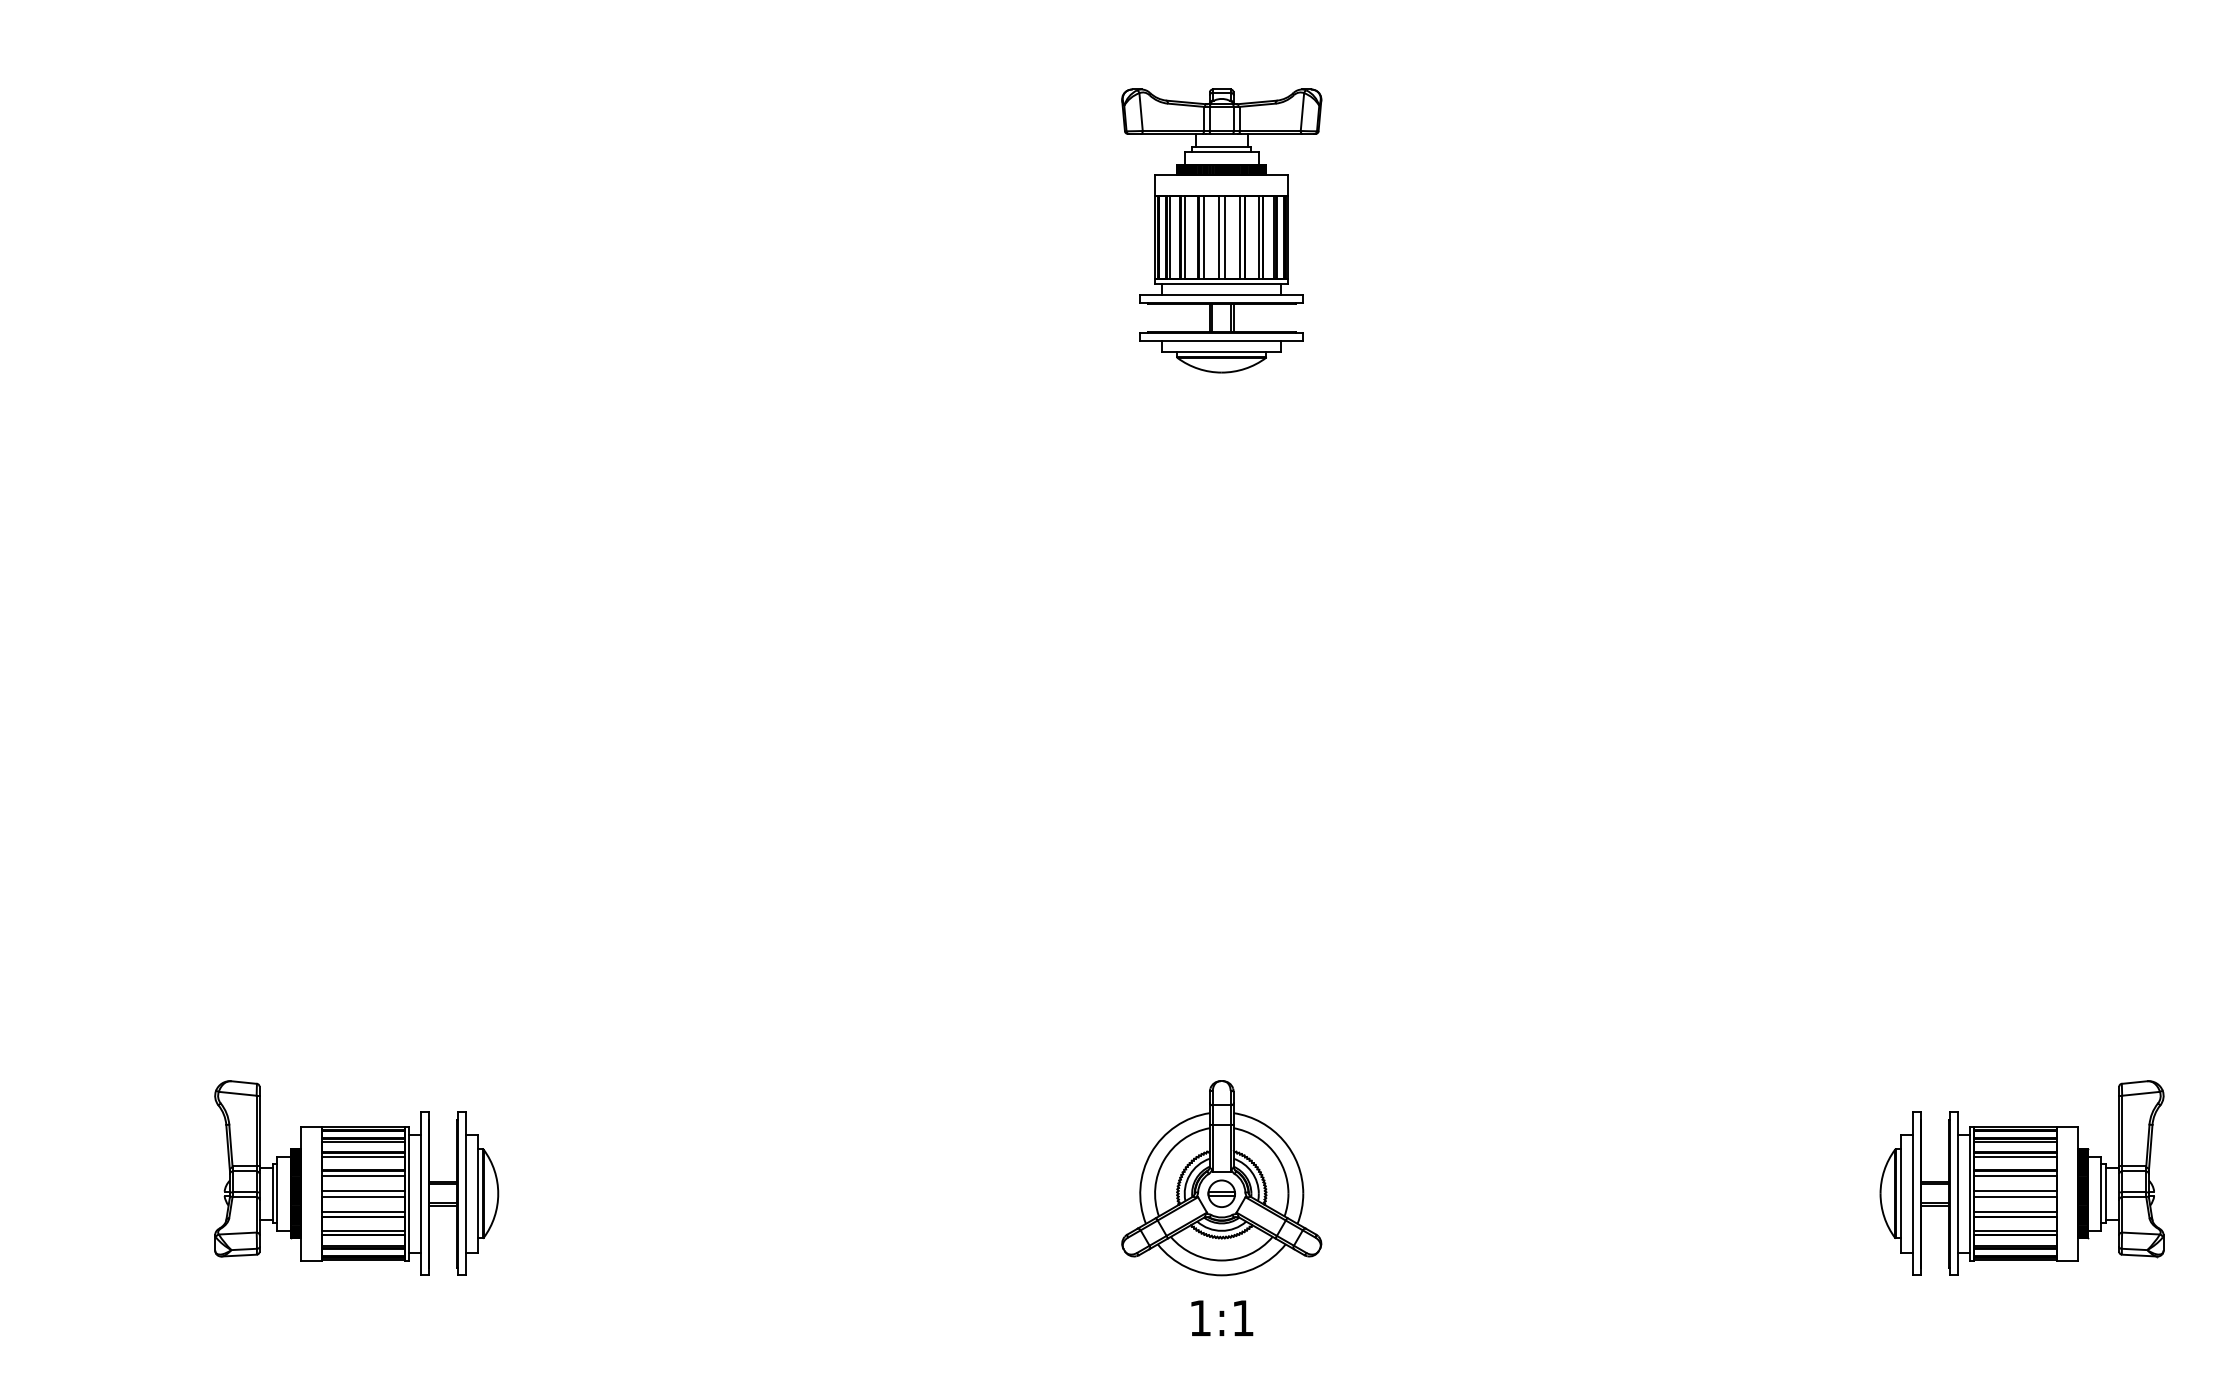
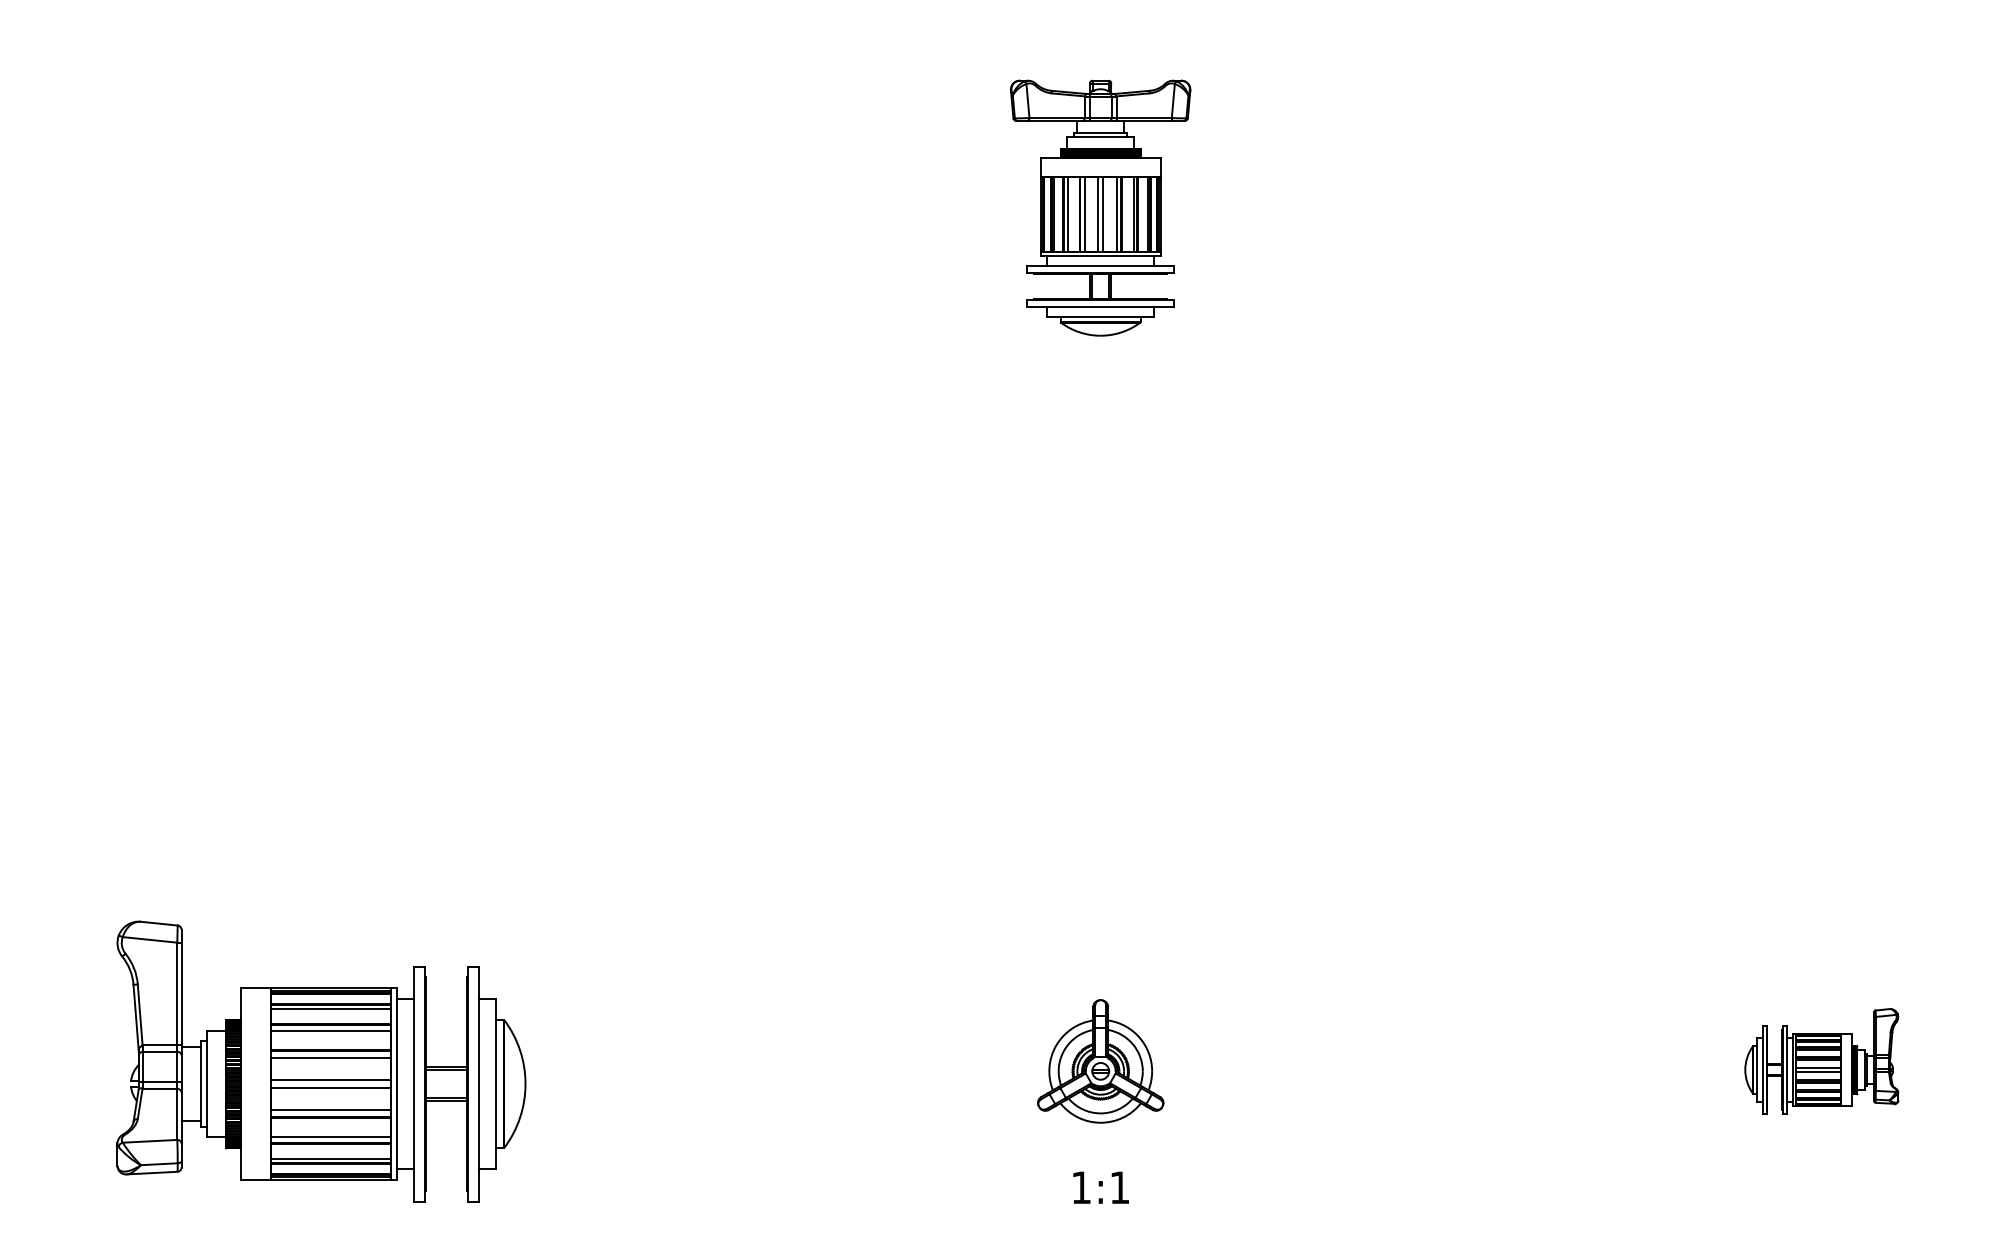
part: (355, 1178) -> (320, 1061), size x1.6
part: (1221, 1178) -> (1100, 1061), size x0.7
part: (2021, 1178) -> (1821, 1061), size x0.6

